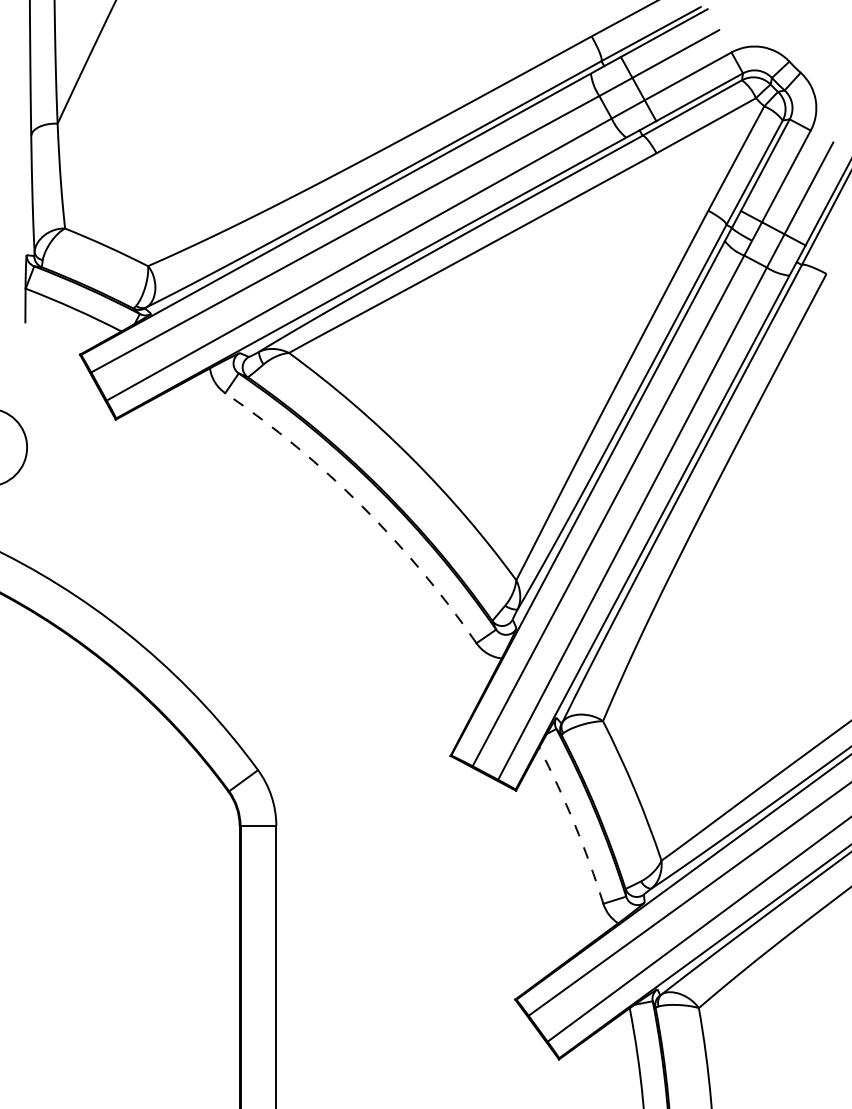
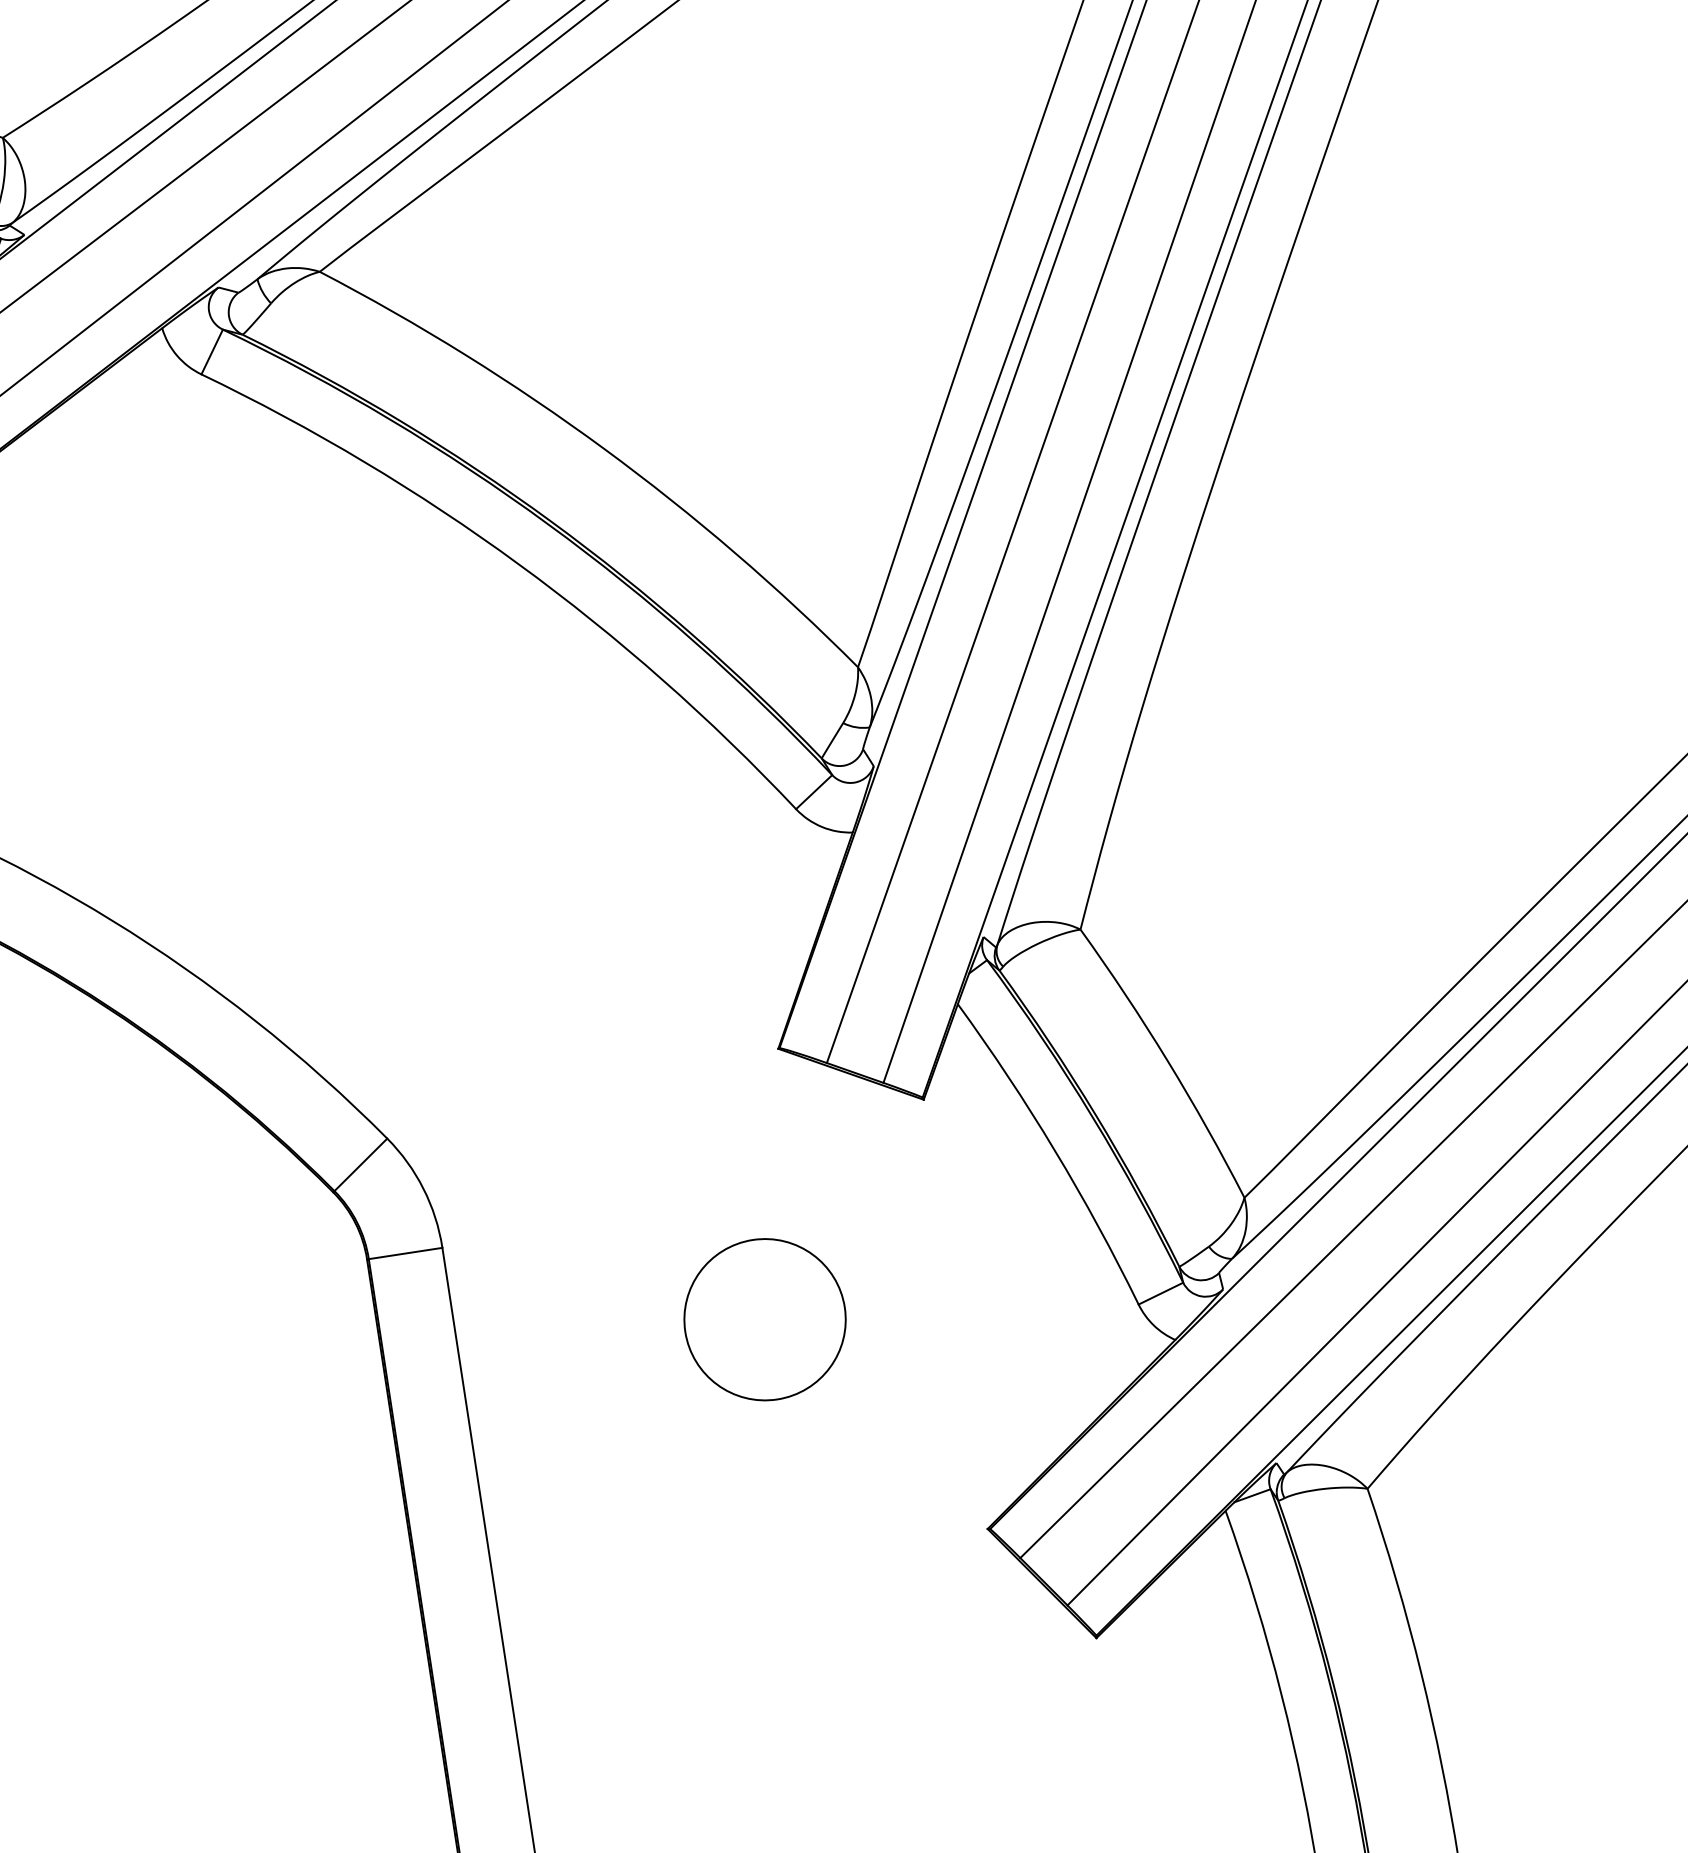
arc: (362, 506) -> (518, 564), dashed -> solid
arc: (574, 824) -> (1054, 1150), dashed -> solid
circle: (424, 883) -> (764, 1319), added

